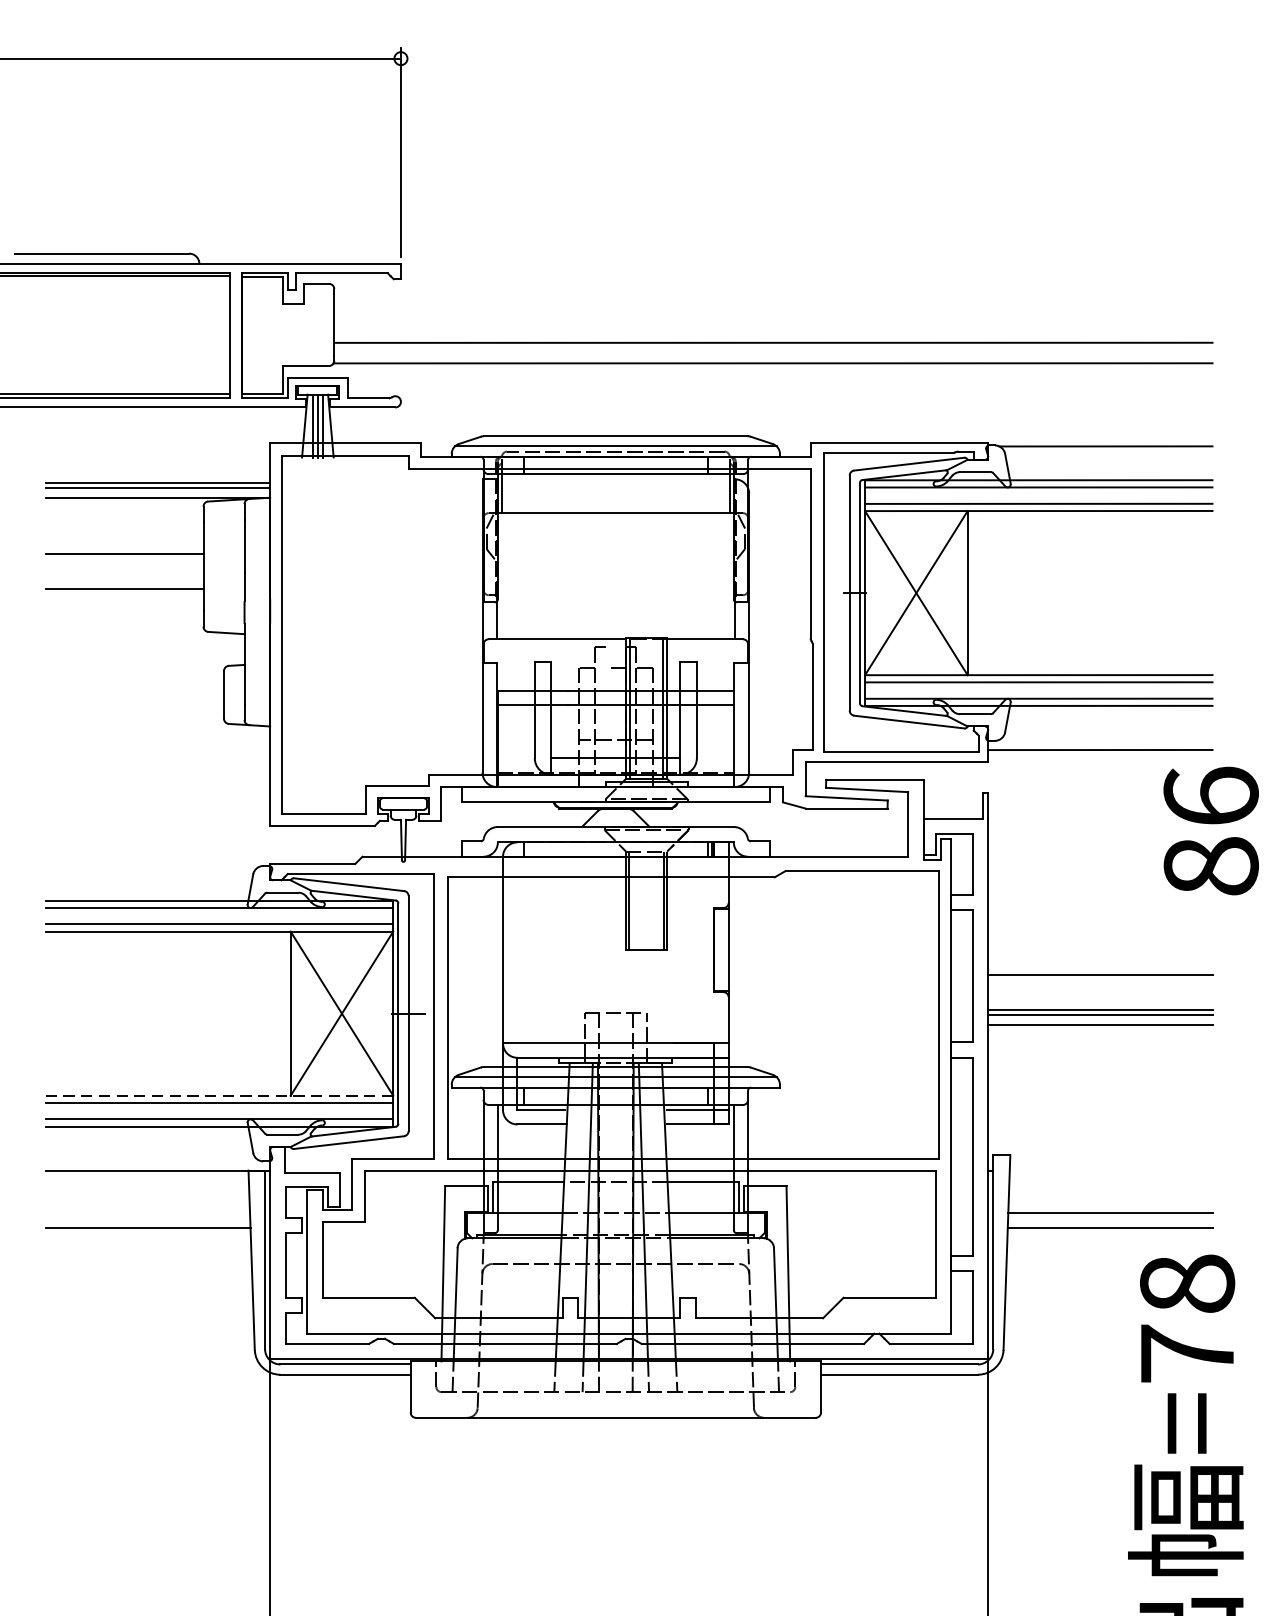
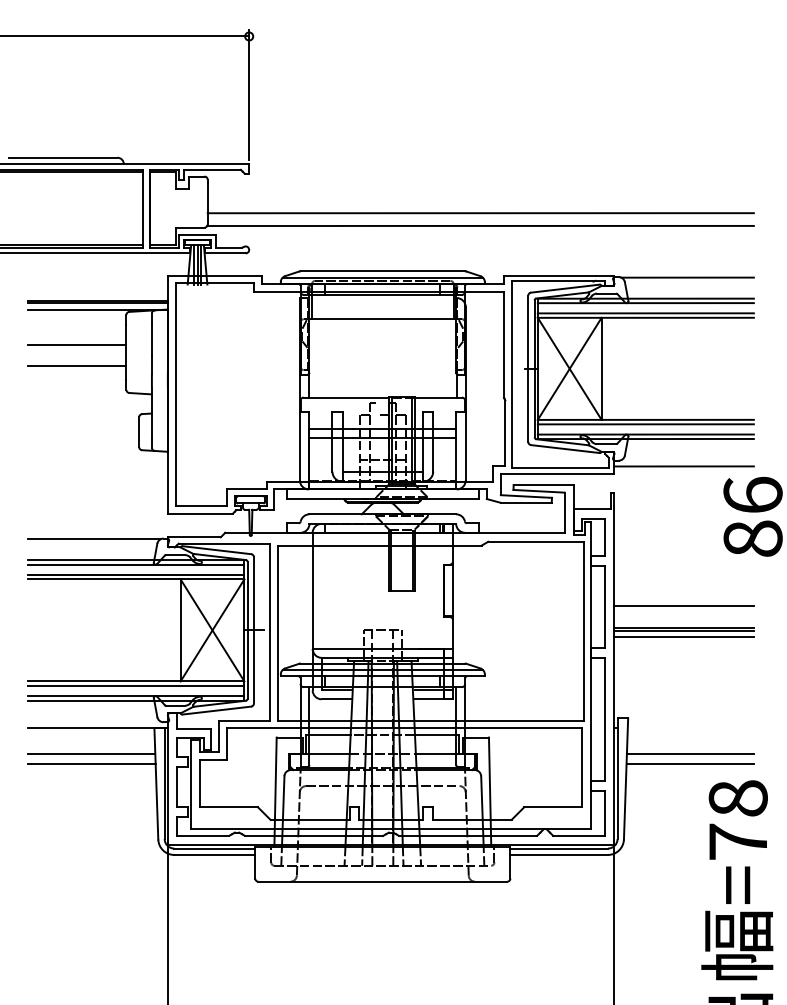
line: (152, 867) -> (94, 539), added
line: (219, 1095) -> (136, 681), dashed -> solid
line: (147, 1213) -> (91, 754), added

